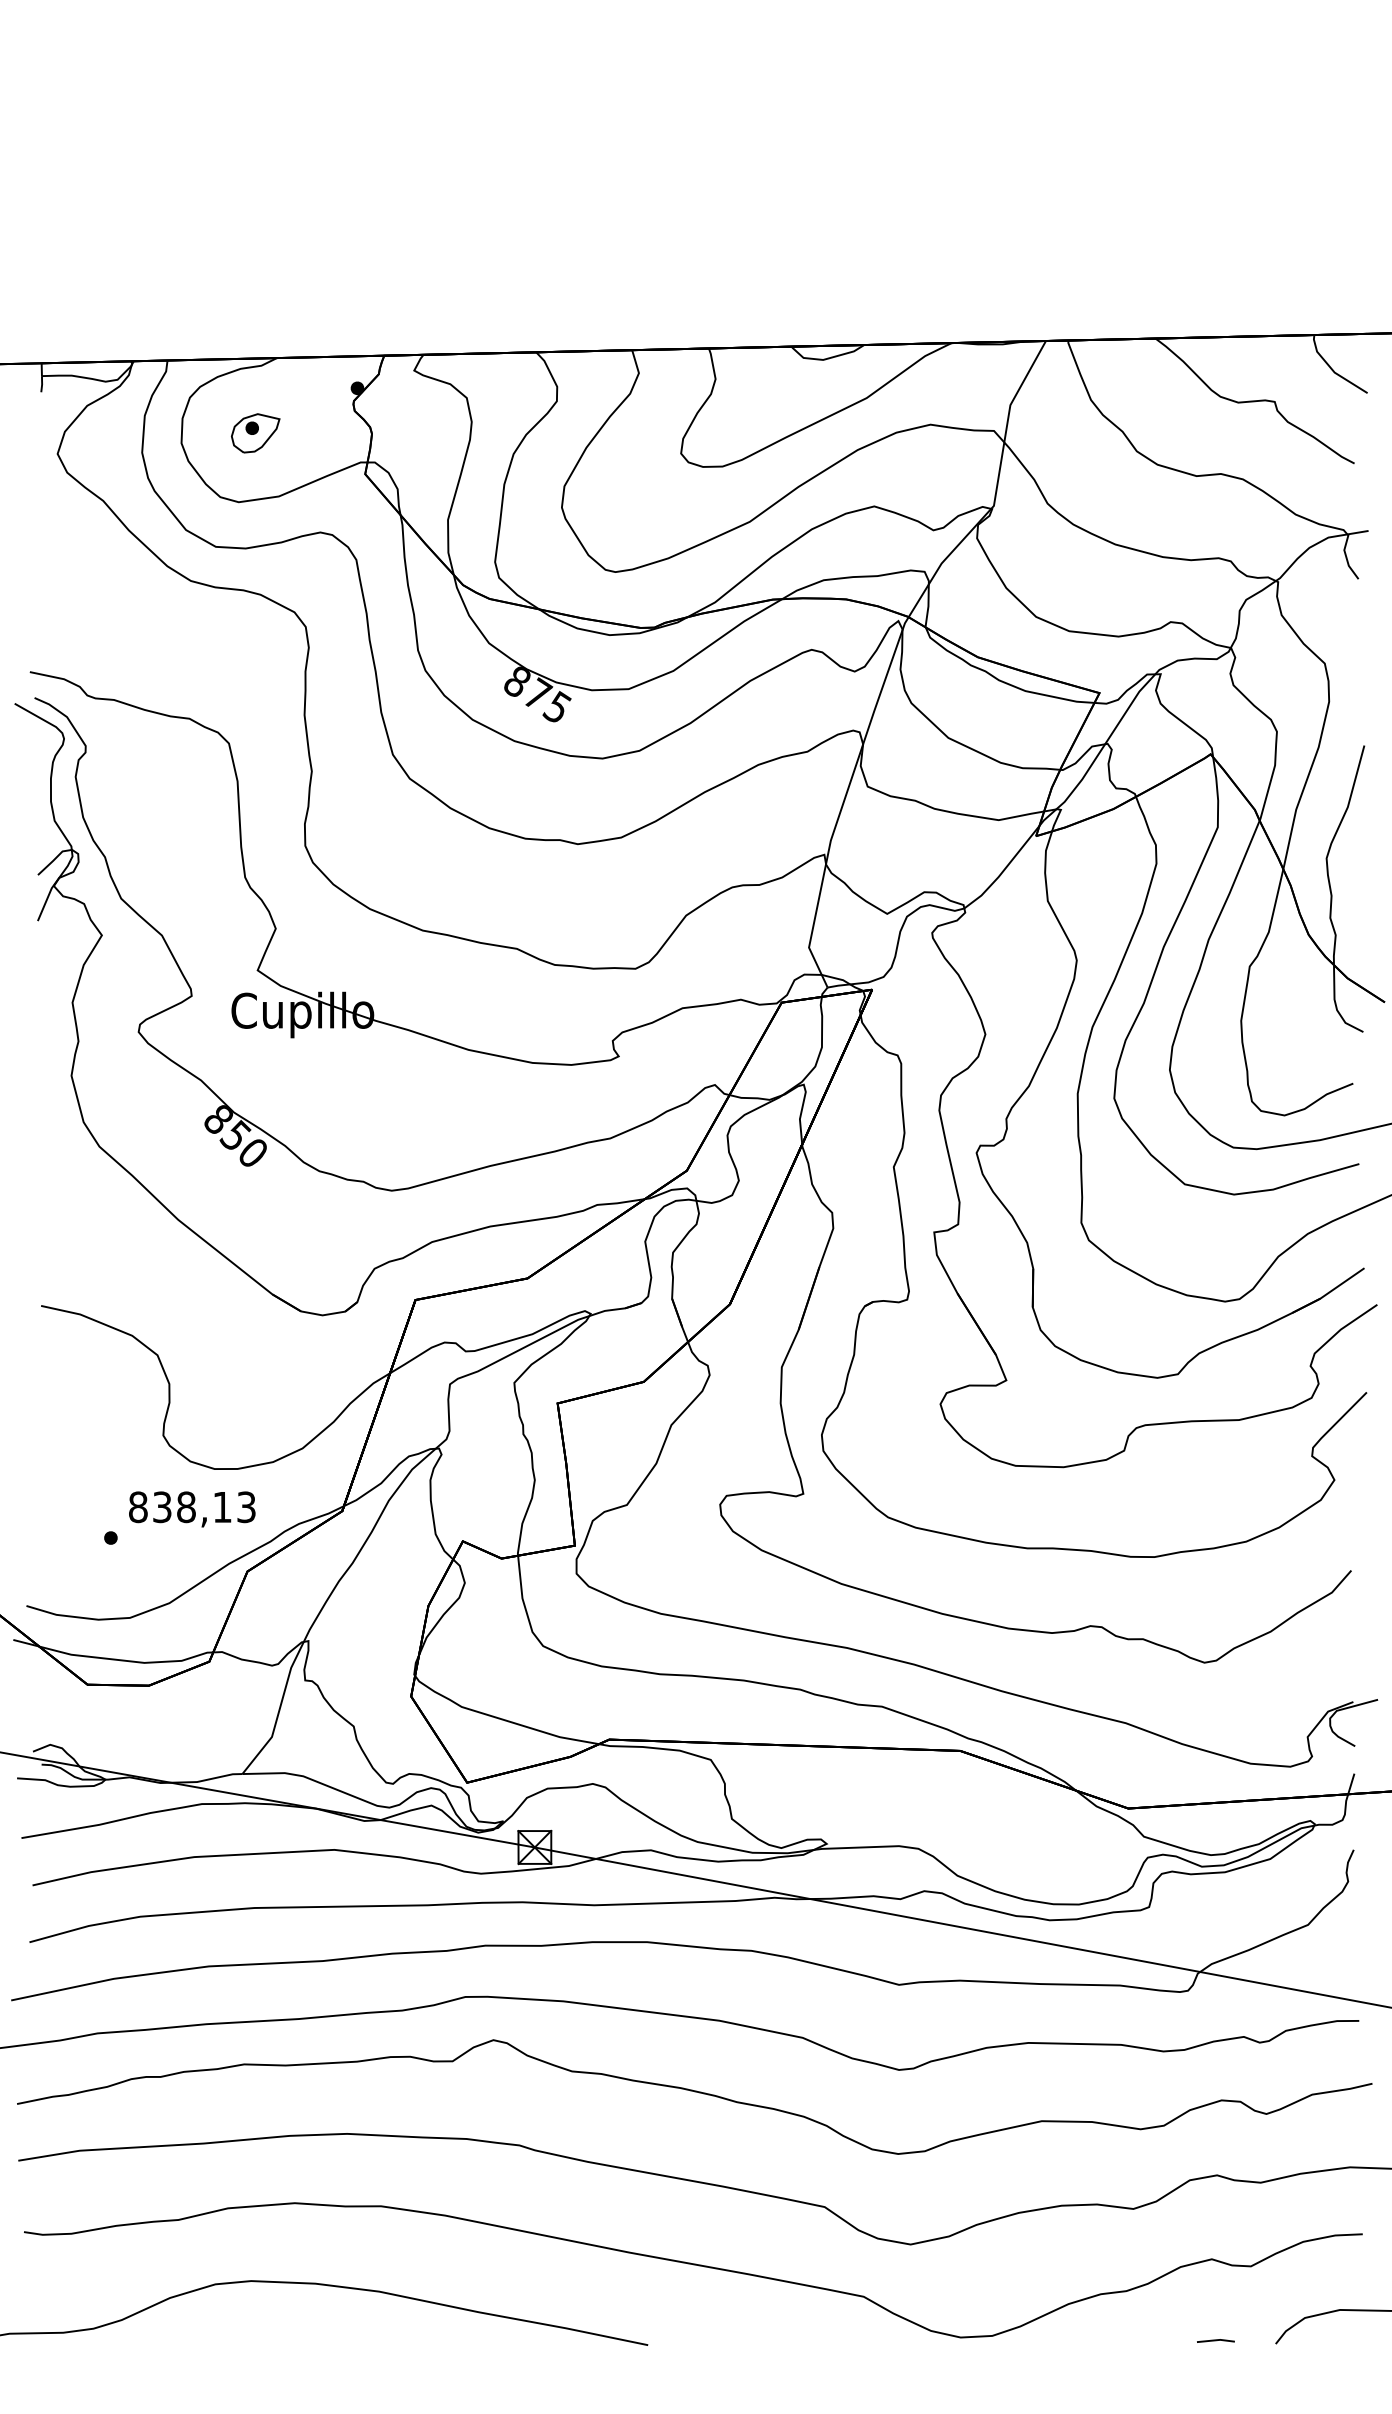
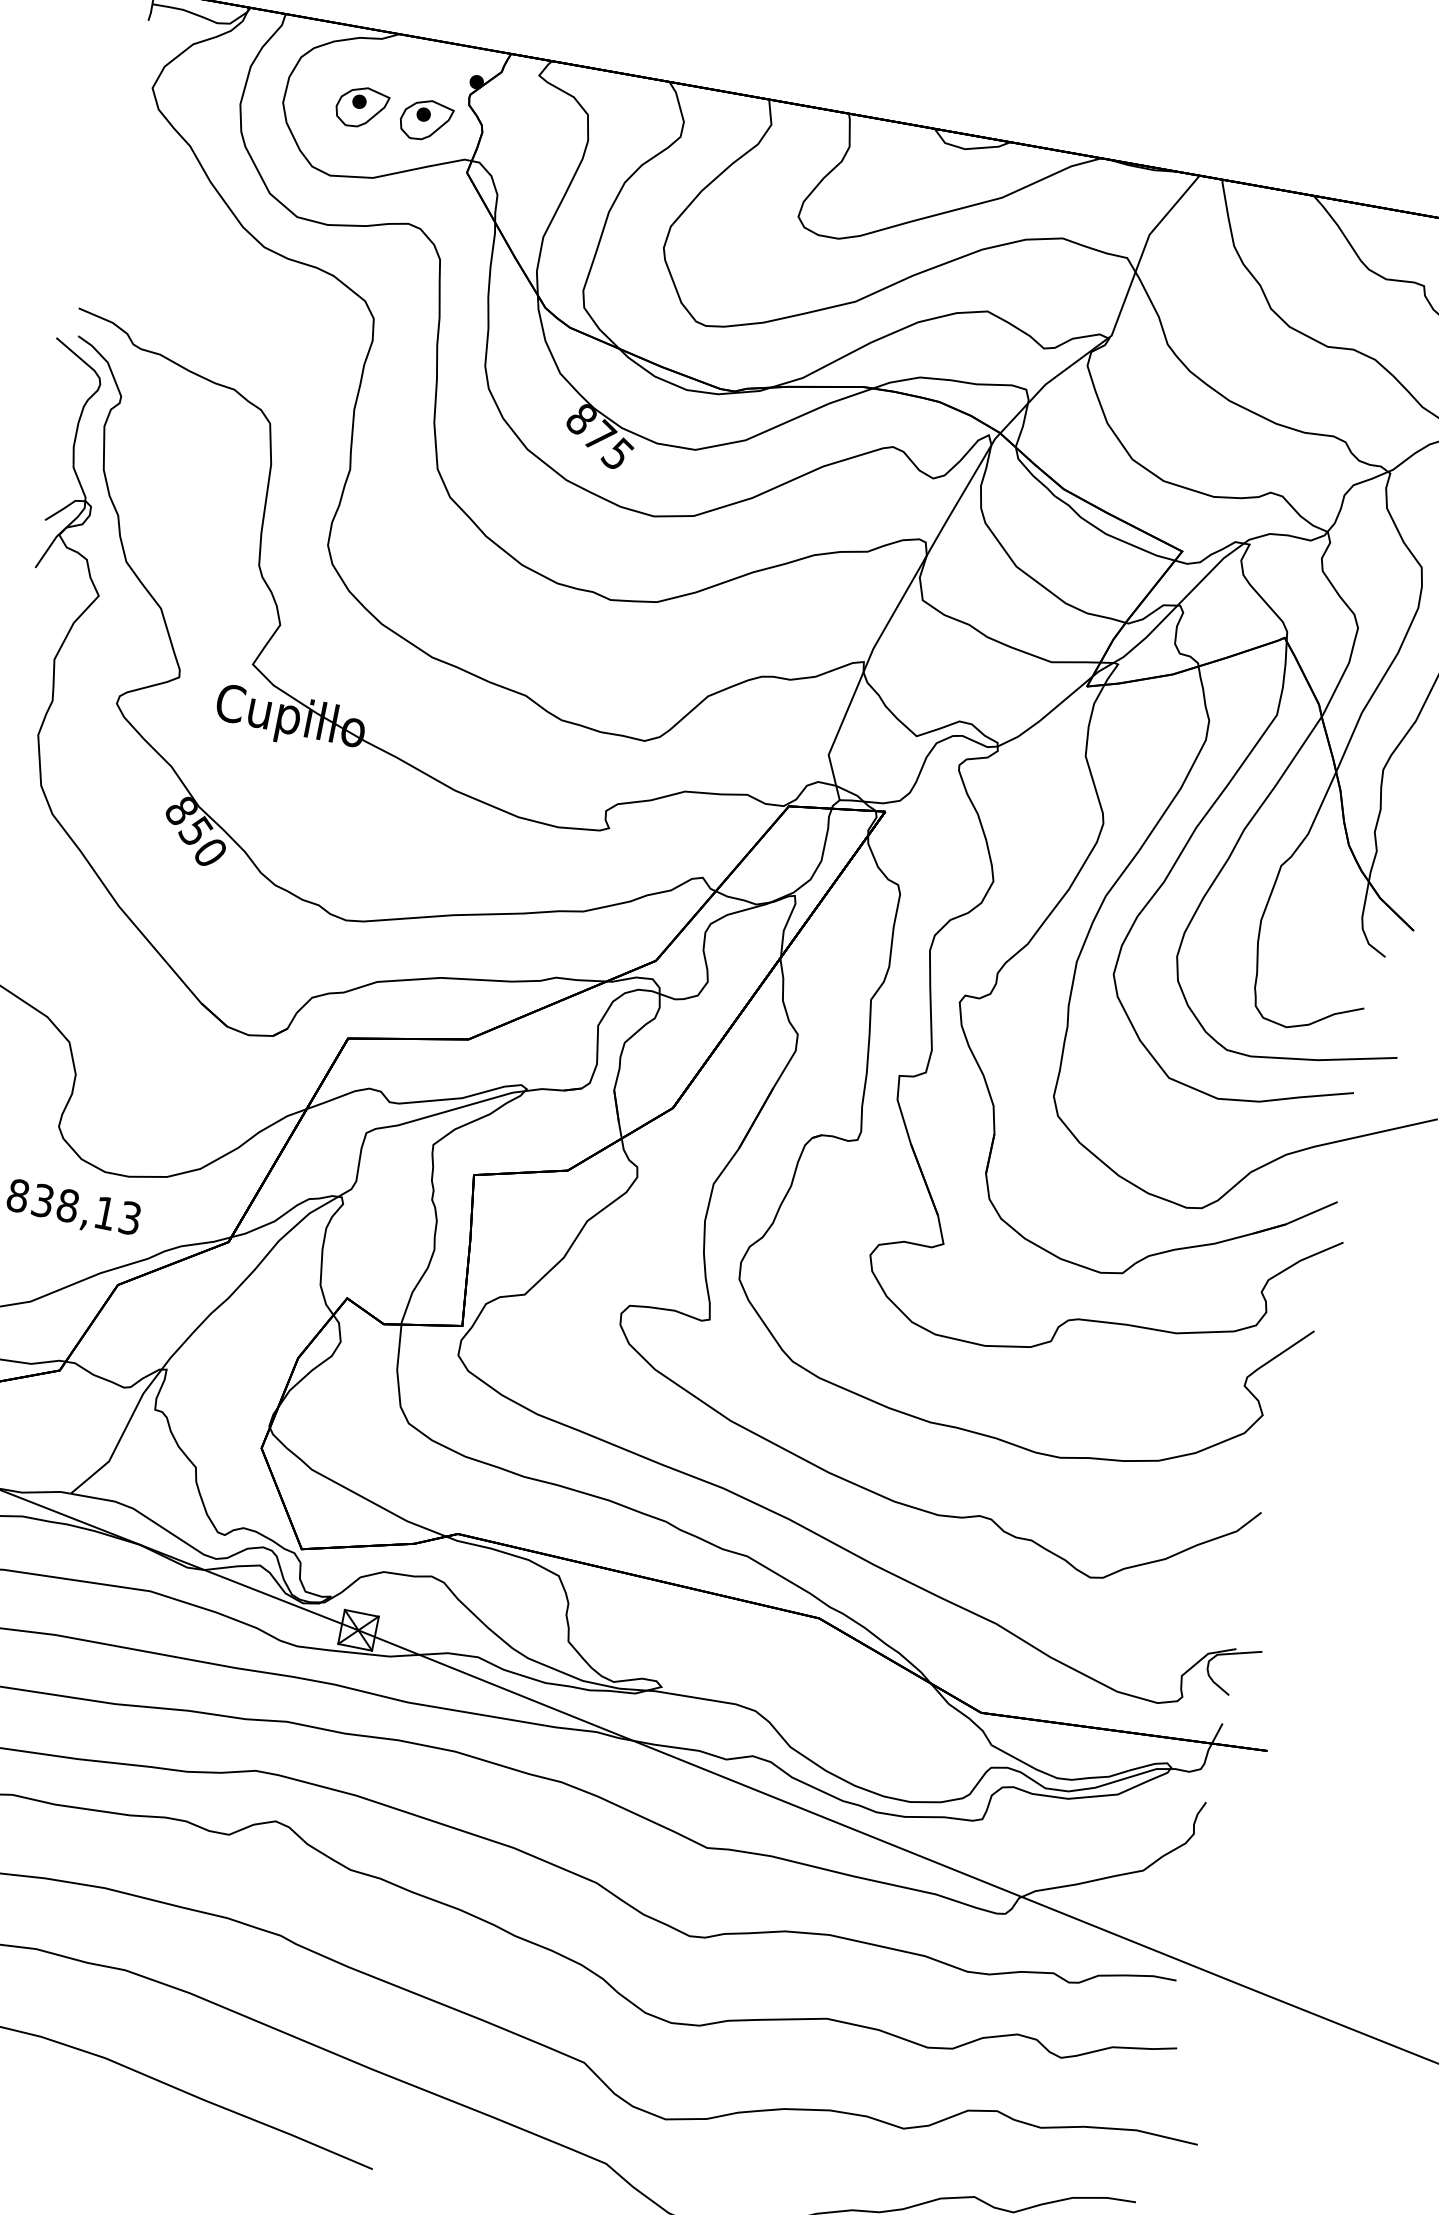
part: (317, 433) -> (425, 120), added

